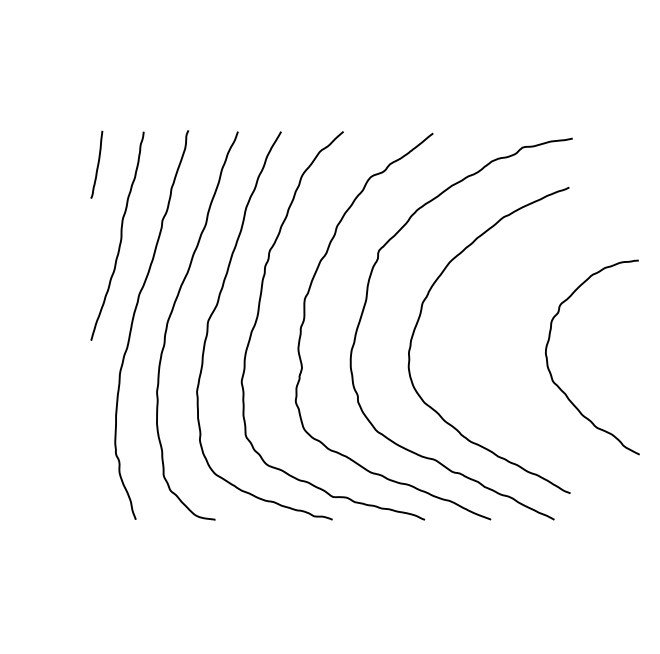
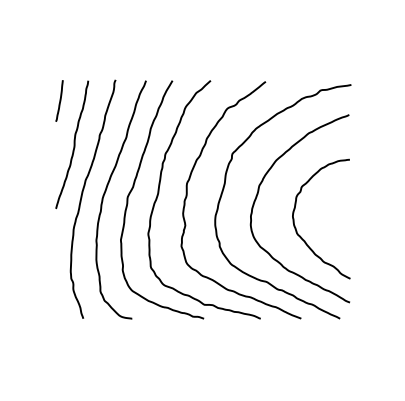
curve: (551, 371) -> (296, 227), moved

